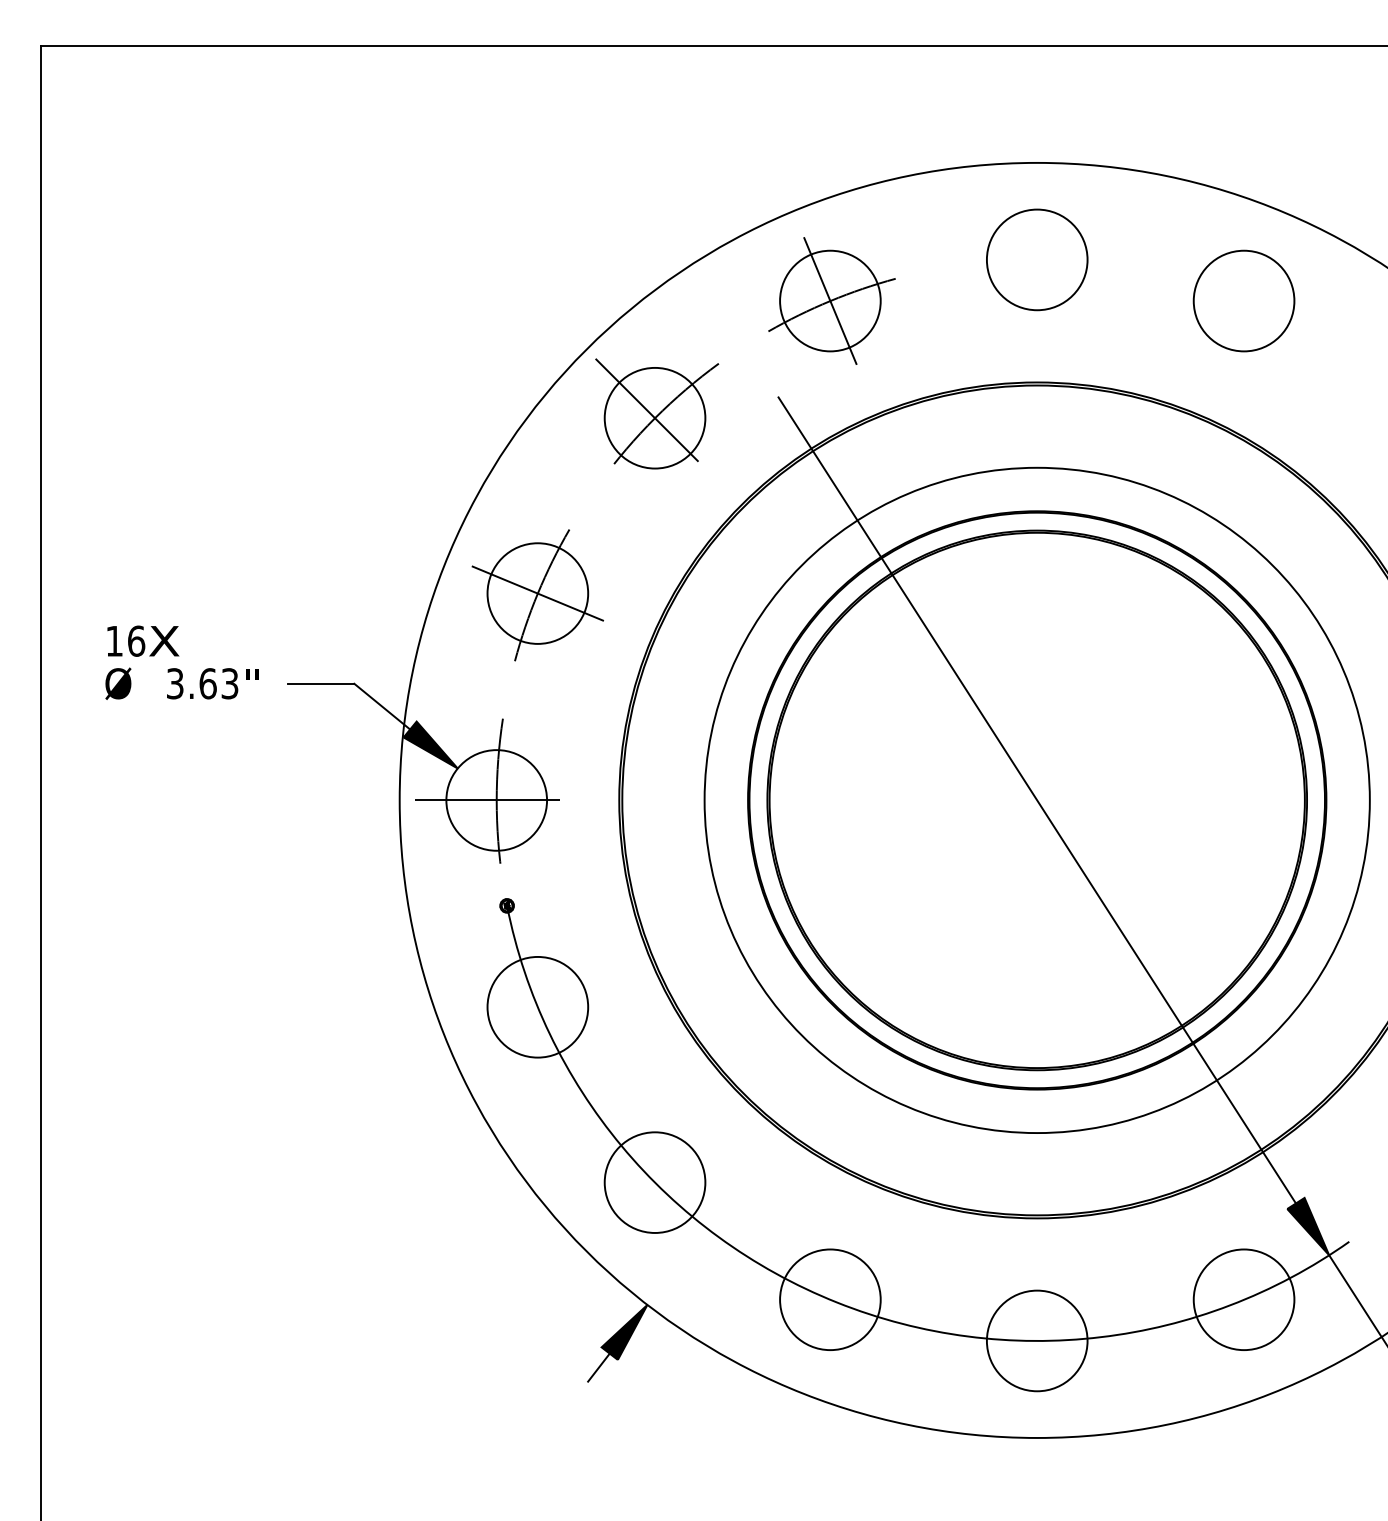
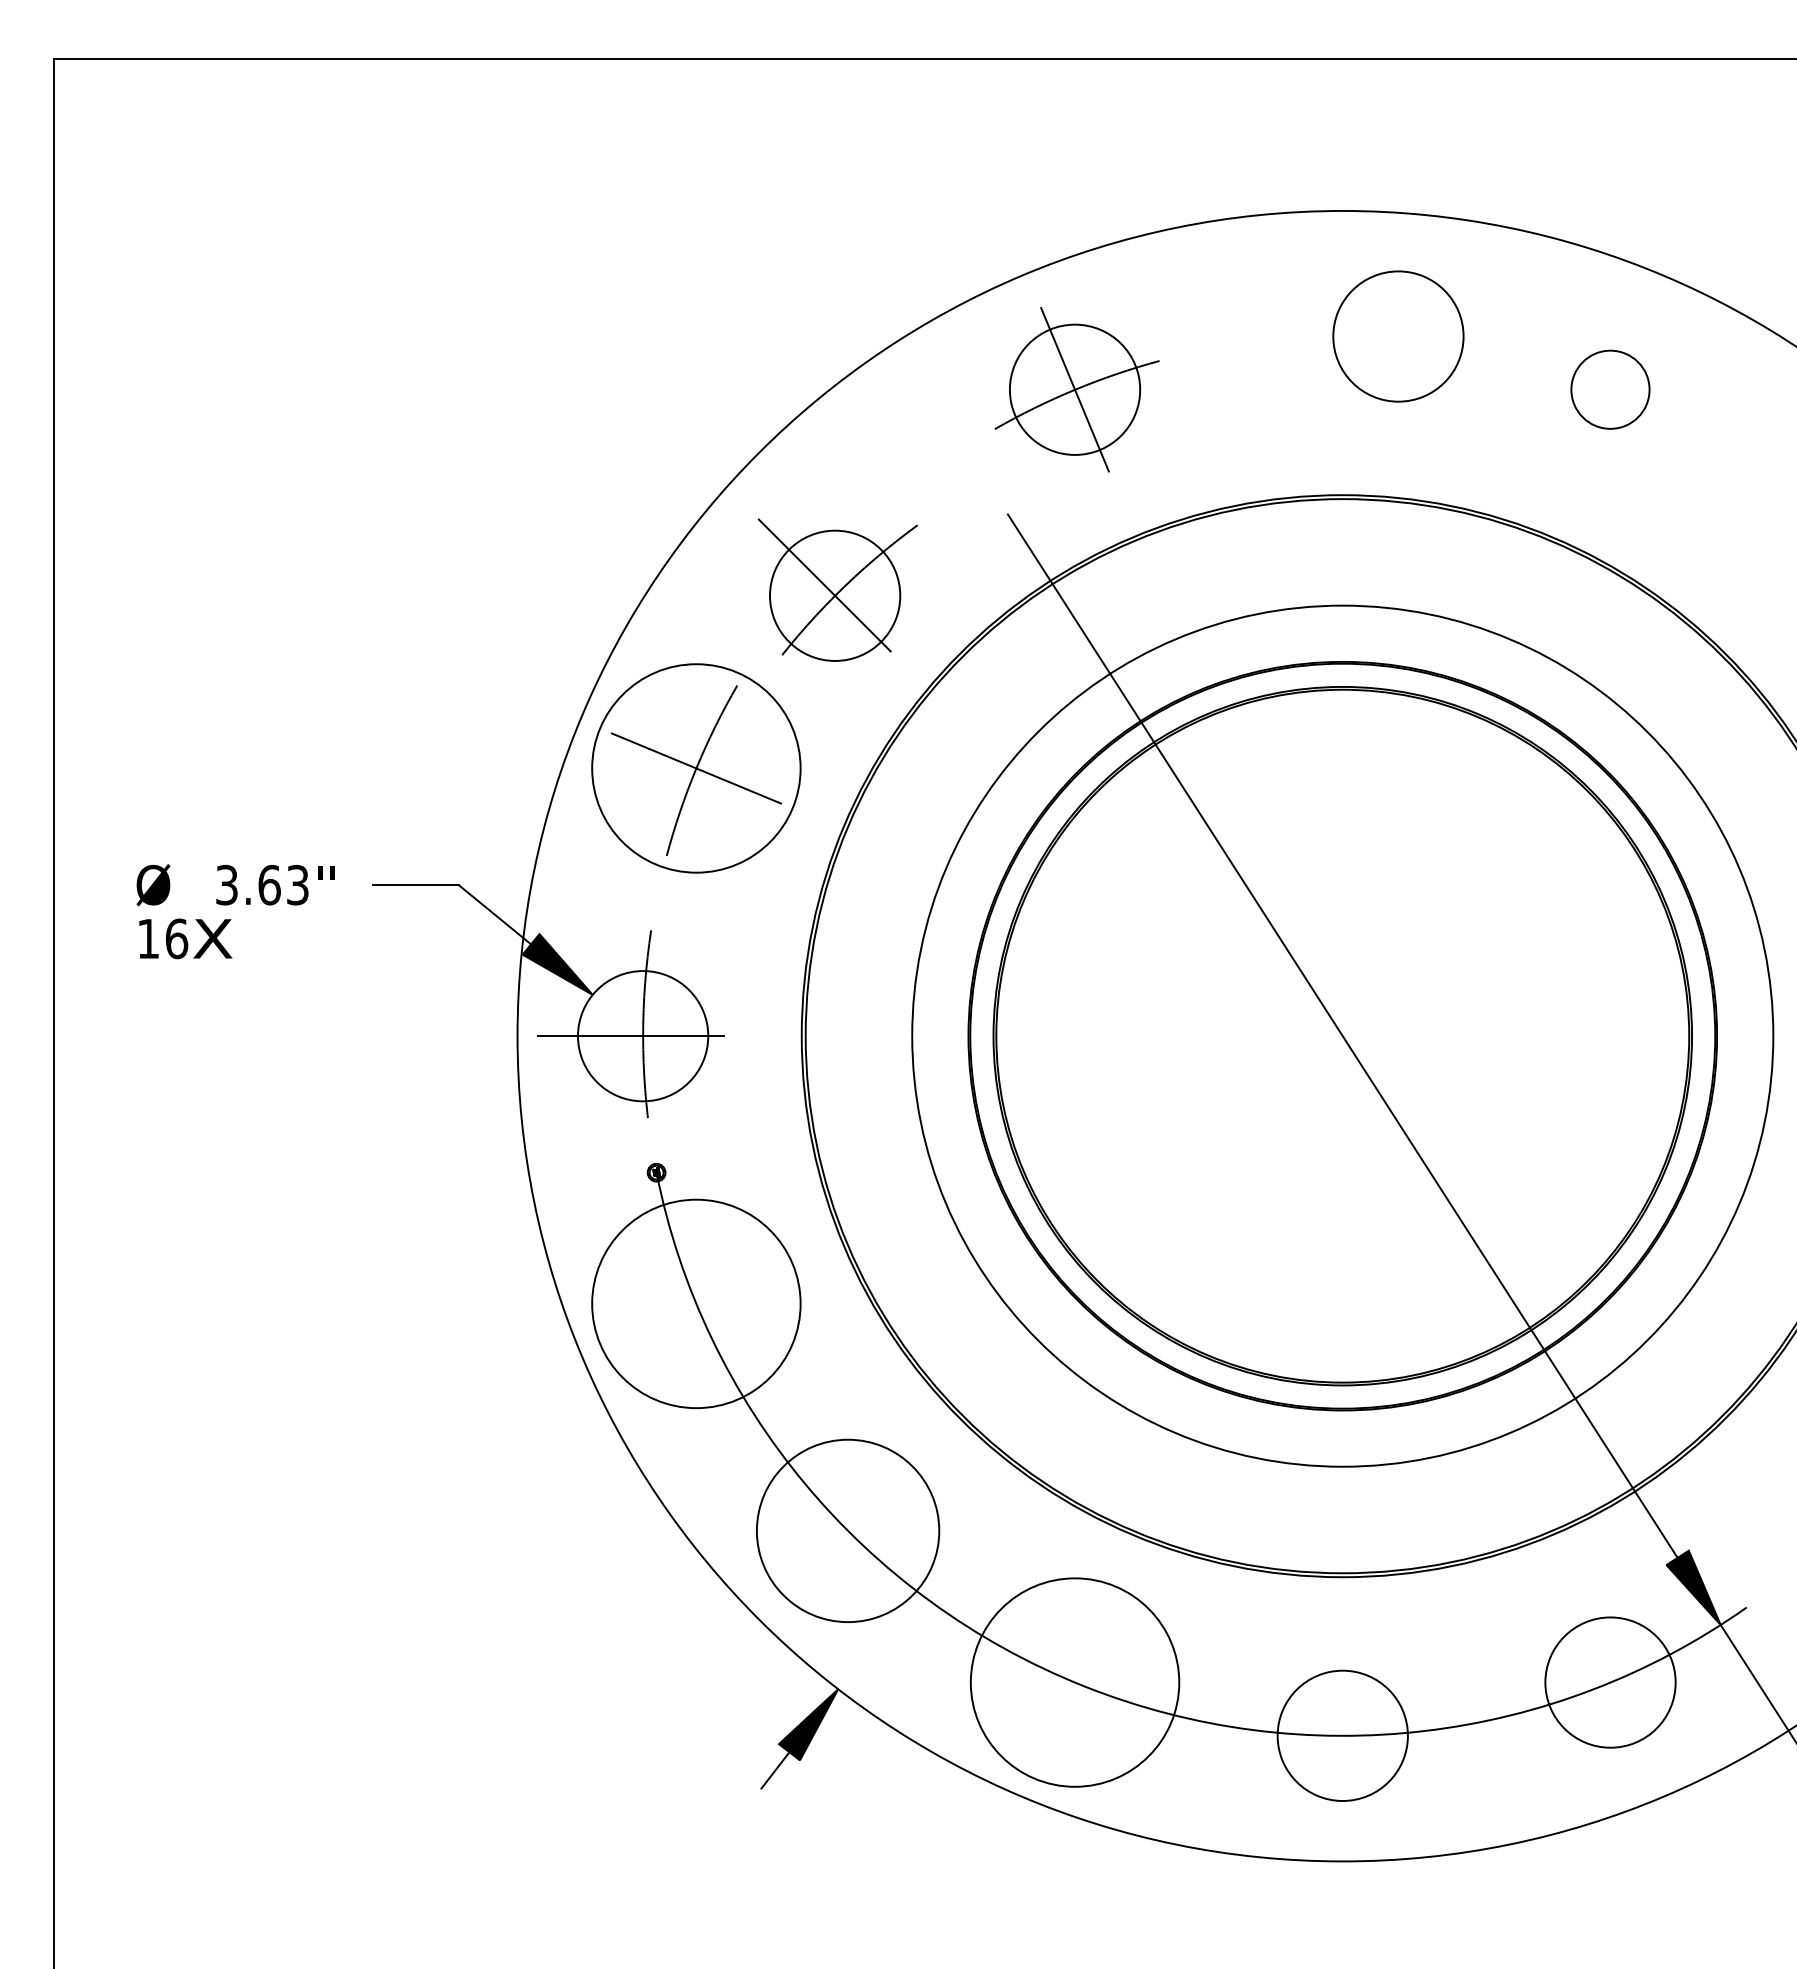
circle: (1037, 259) -> (1398, 336), moved
circle: (1243, 300) -> (1609, 389), size x0.6
part: (657, 413) -> (838, 589), moved
circle: (537, 593) -> (695, 768), size x1.6
text: (143, 640) -> (185, 937), moved
circle: (537, 1006) -> (695, 1302), size x1.6
circle: (654, 1182) -> (847, 1530), size x1.4
circle: (830, 1299) -> (1075, 1682), size x1.6

